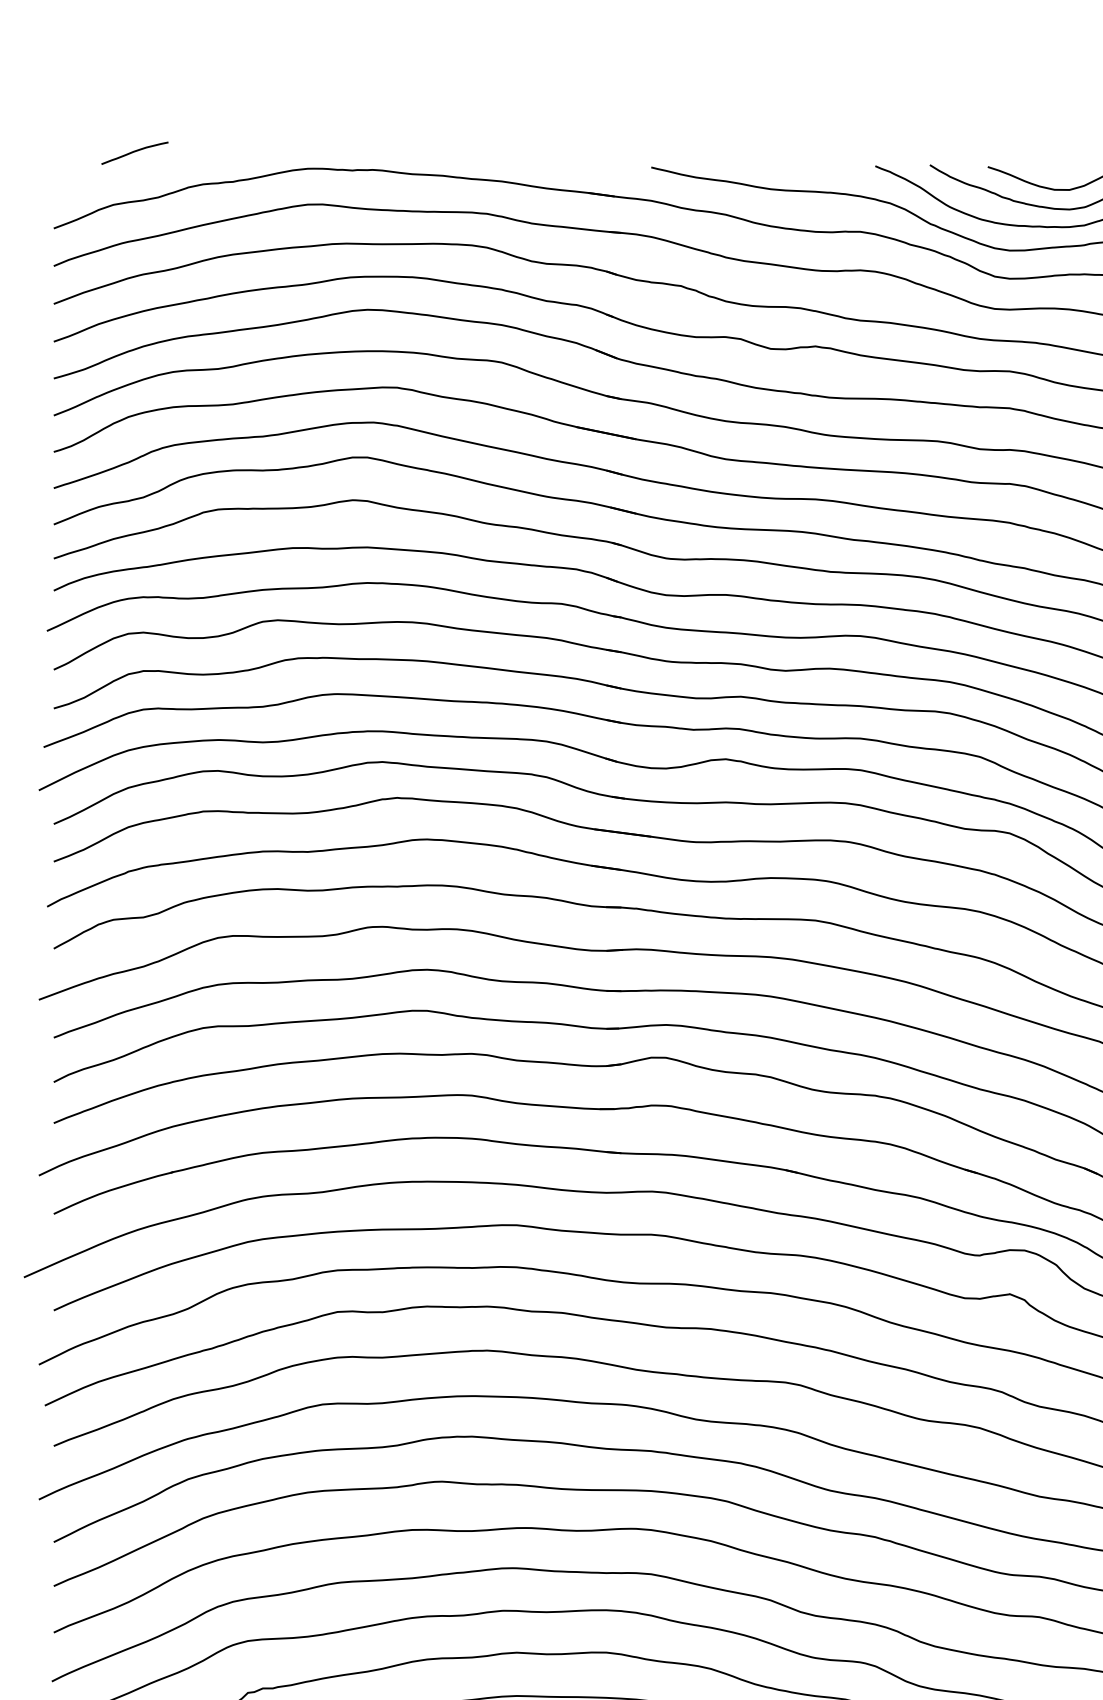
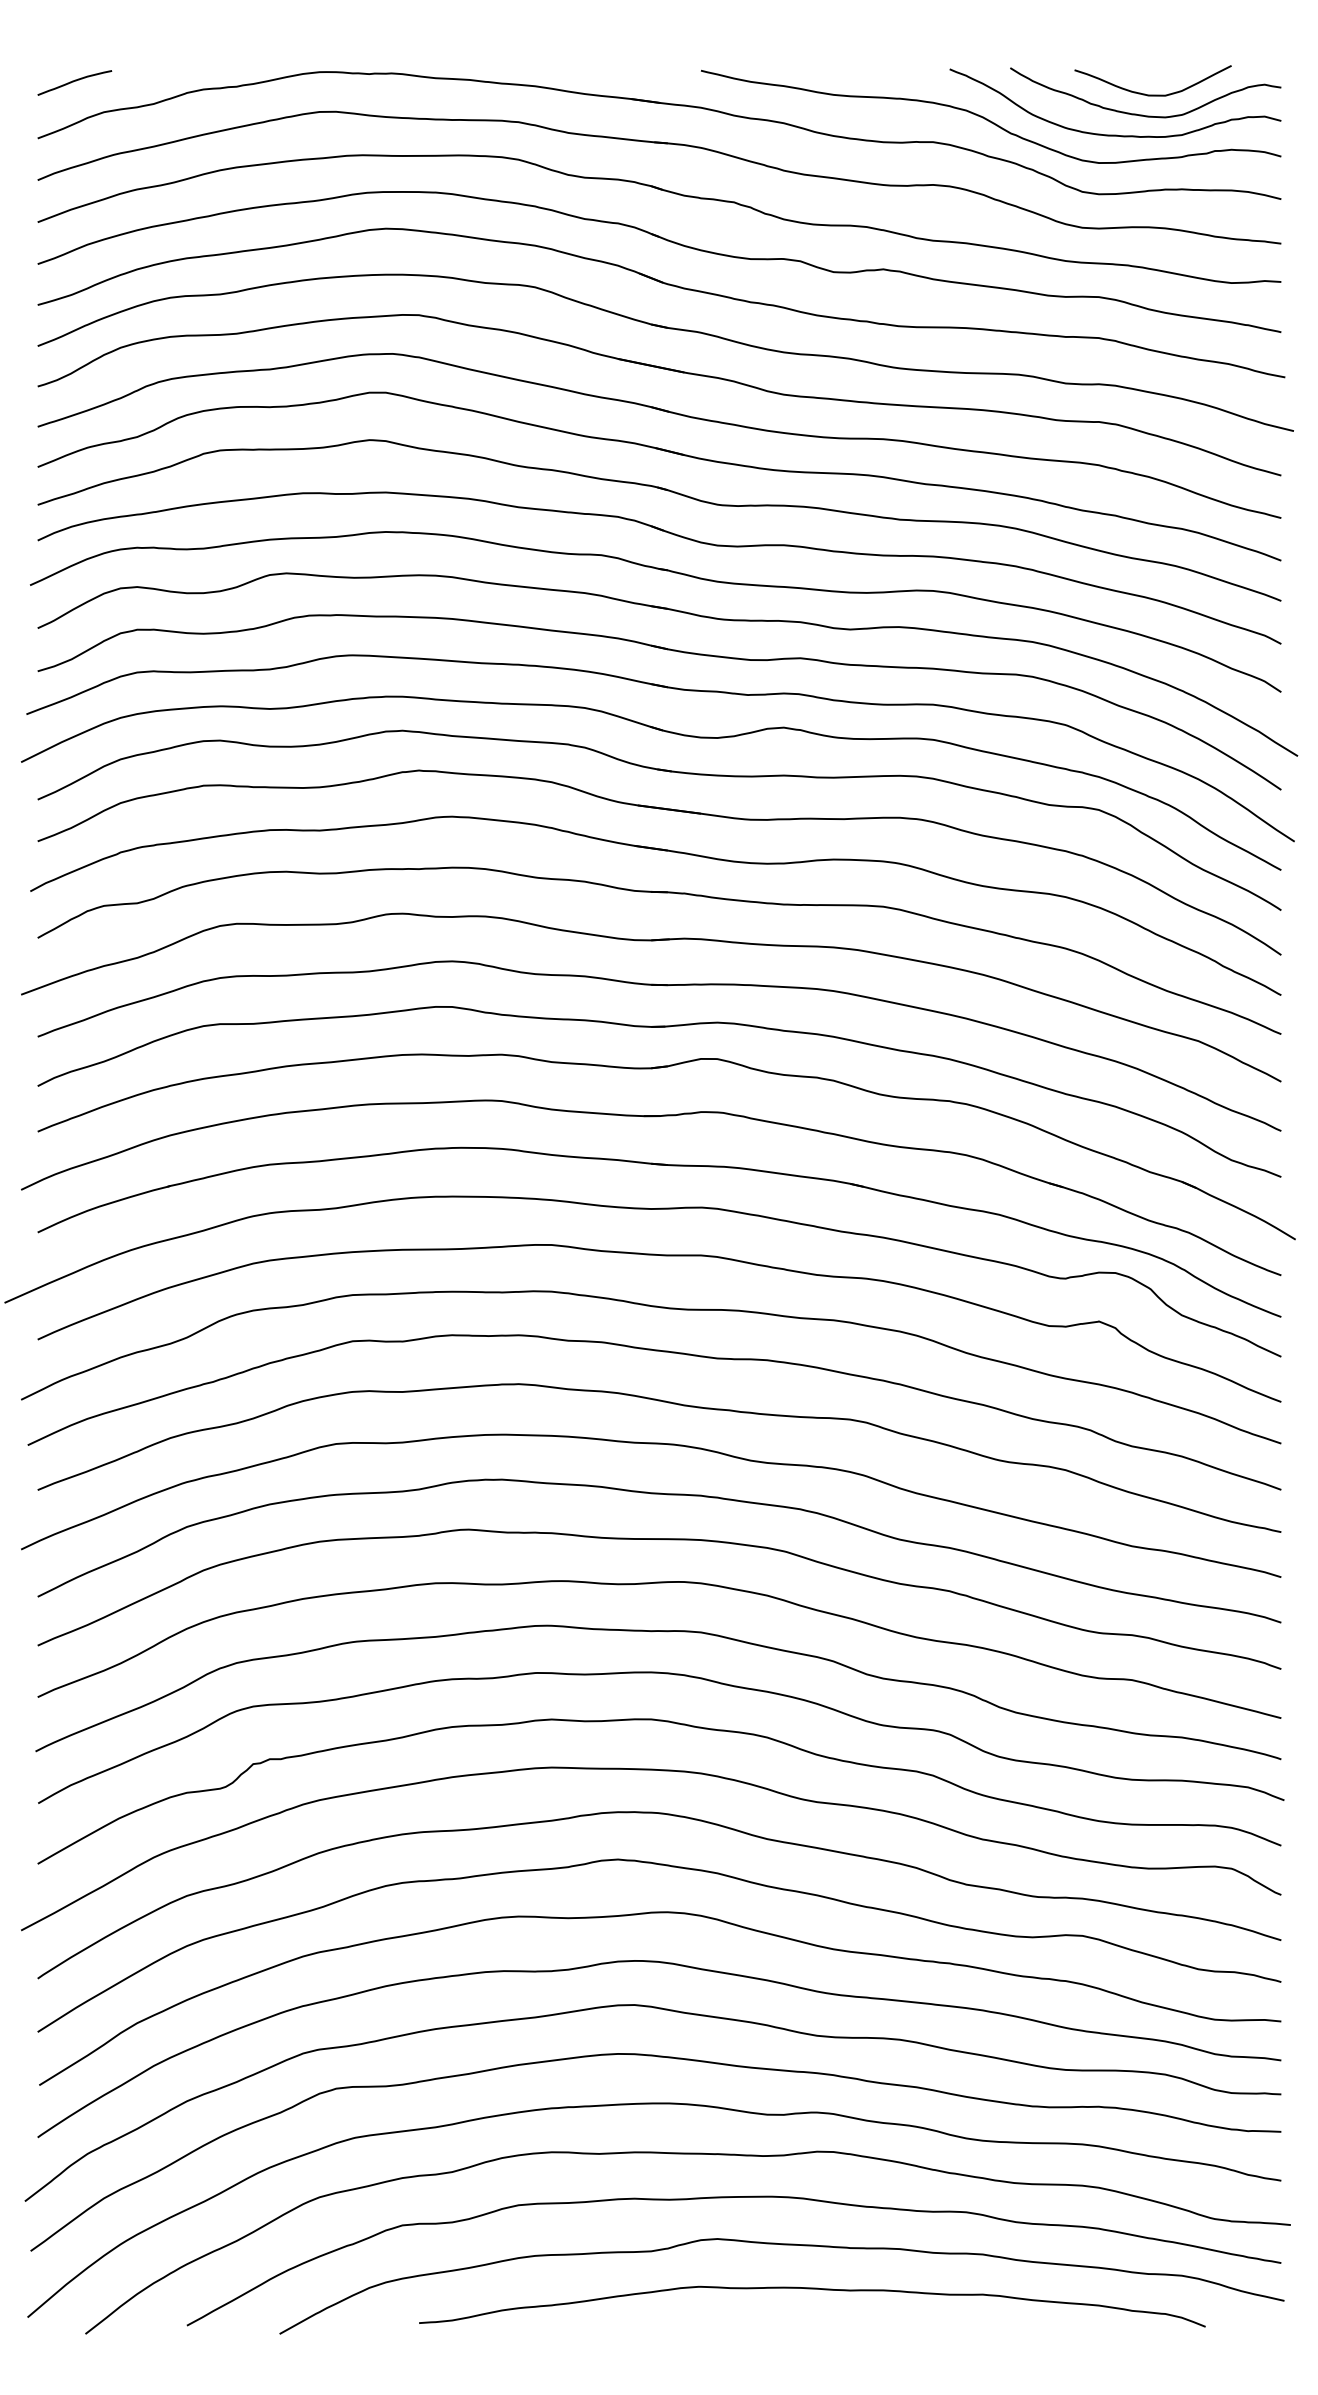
curve: (134, 151) -> (74, 81), moved

